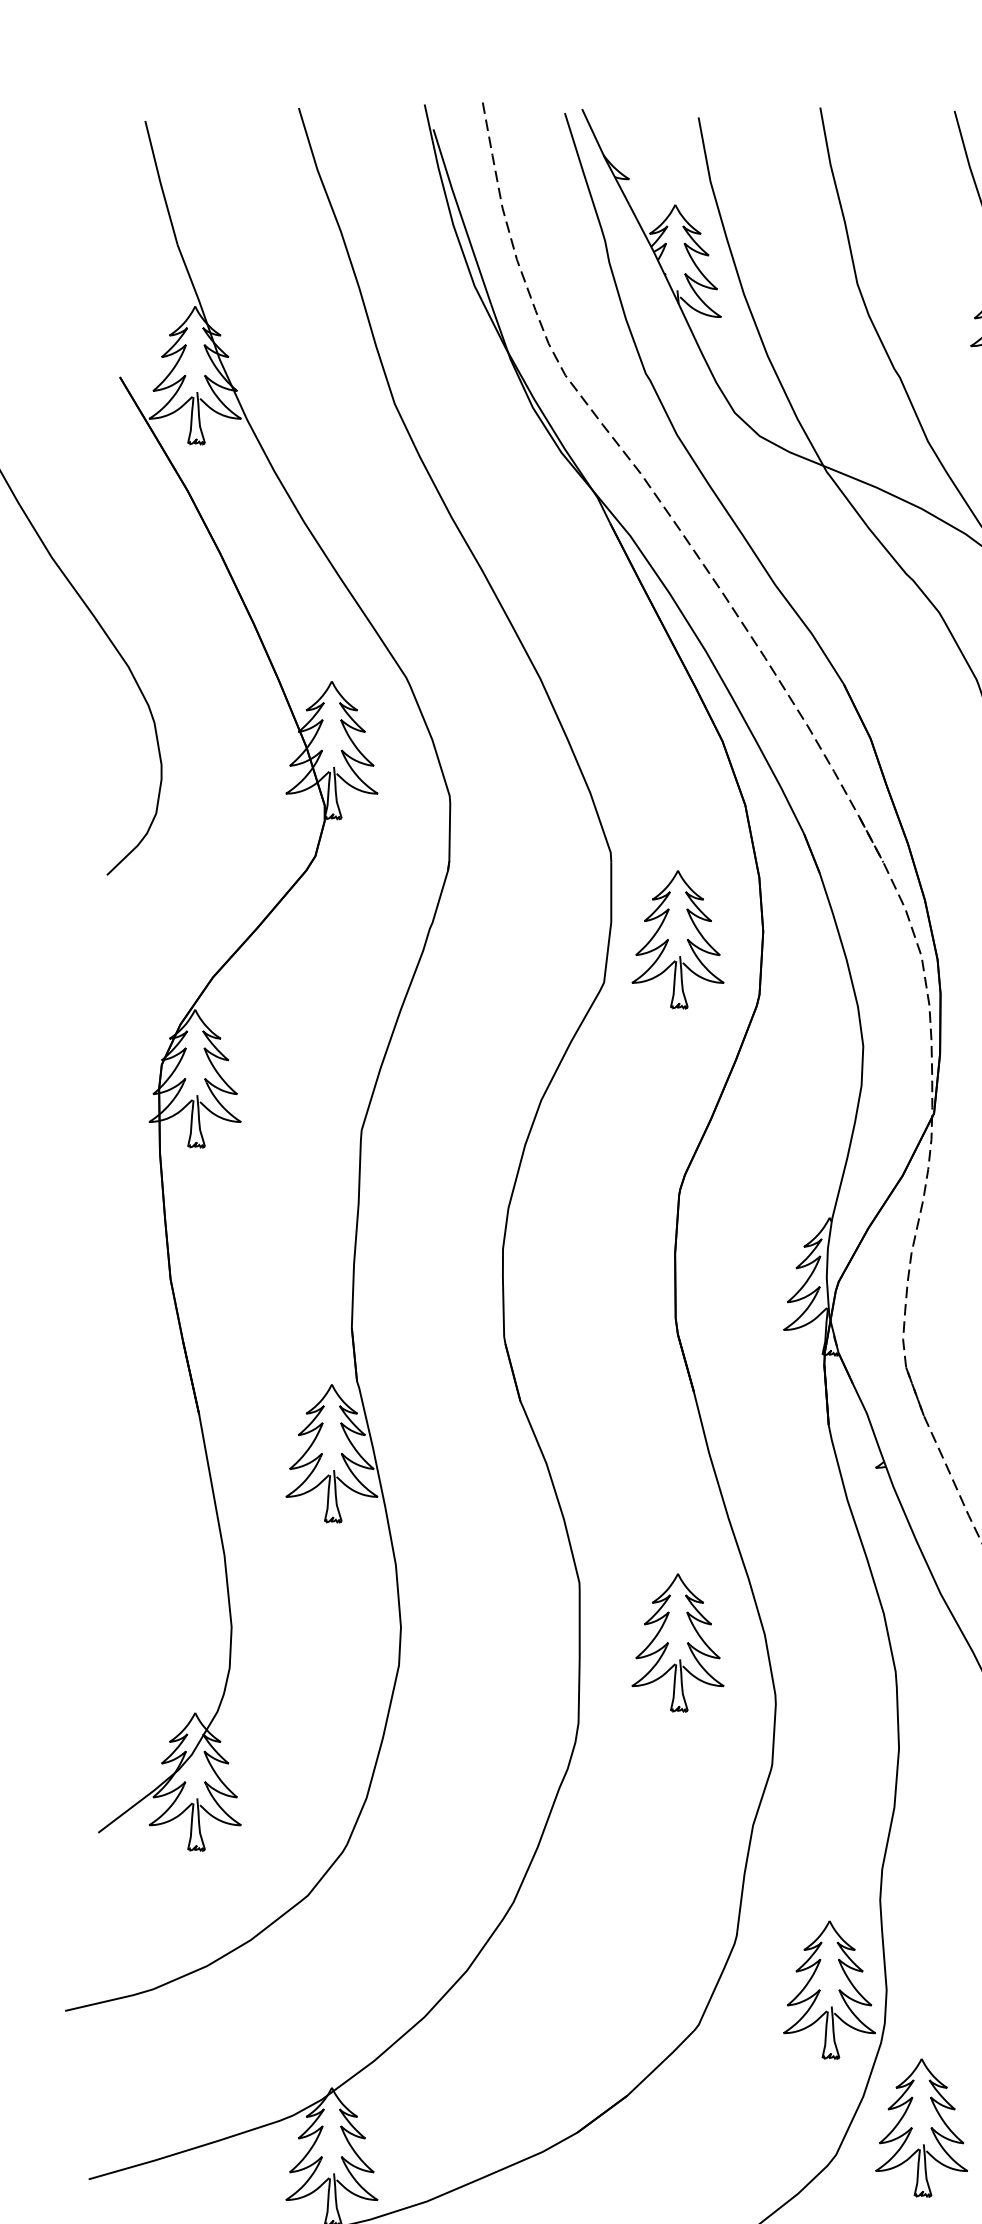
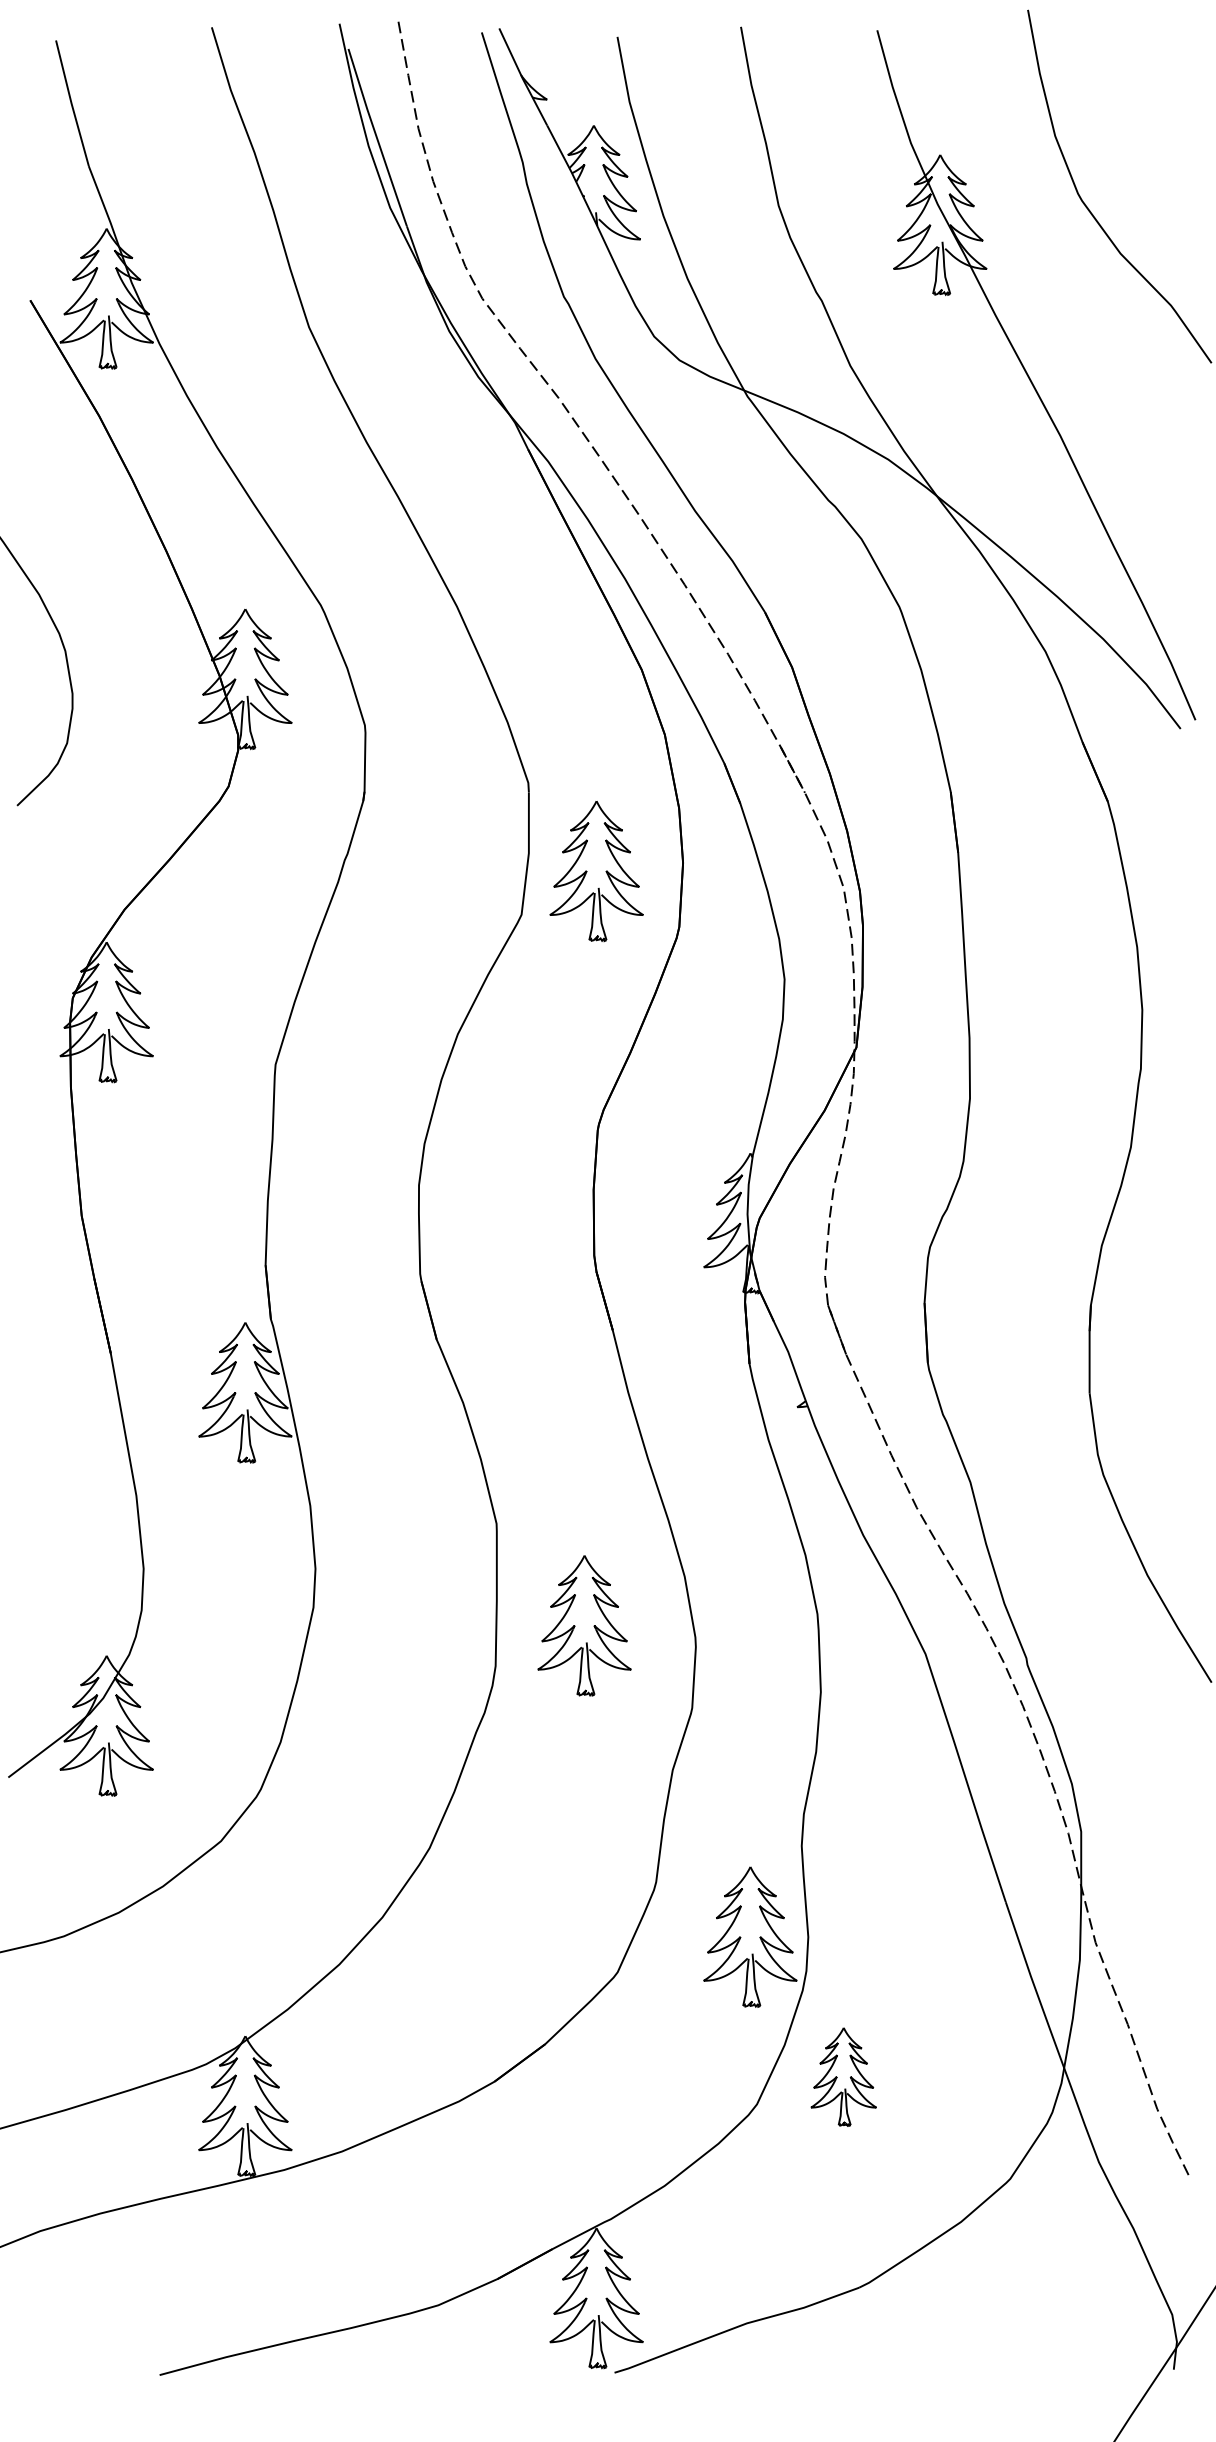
part: (677, 1642) -> (584, 1625), moved
part: (921, 2127) -> (843, 2076), size x0.7

